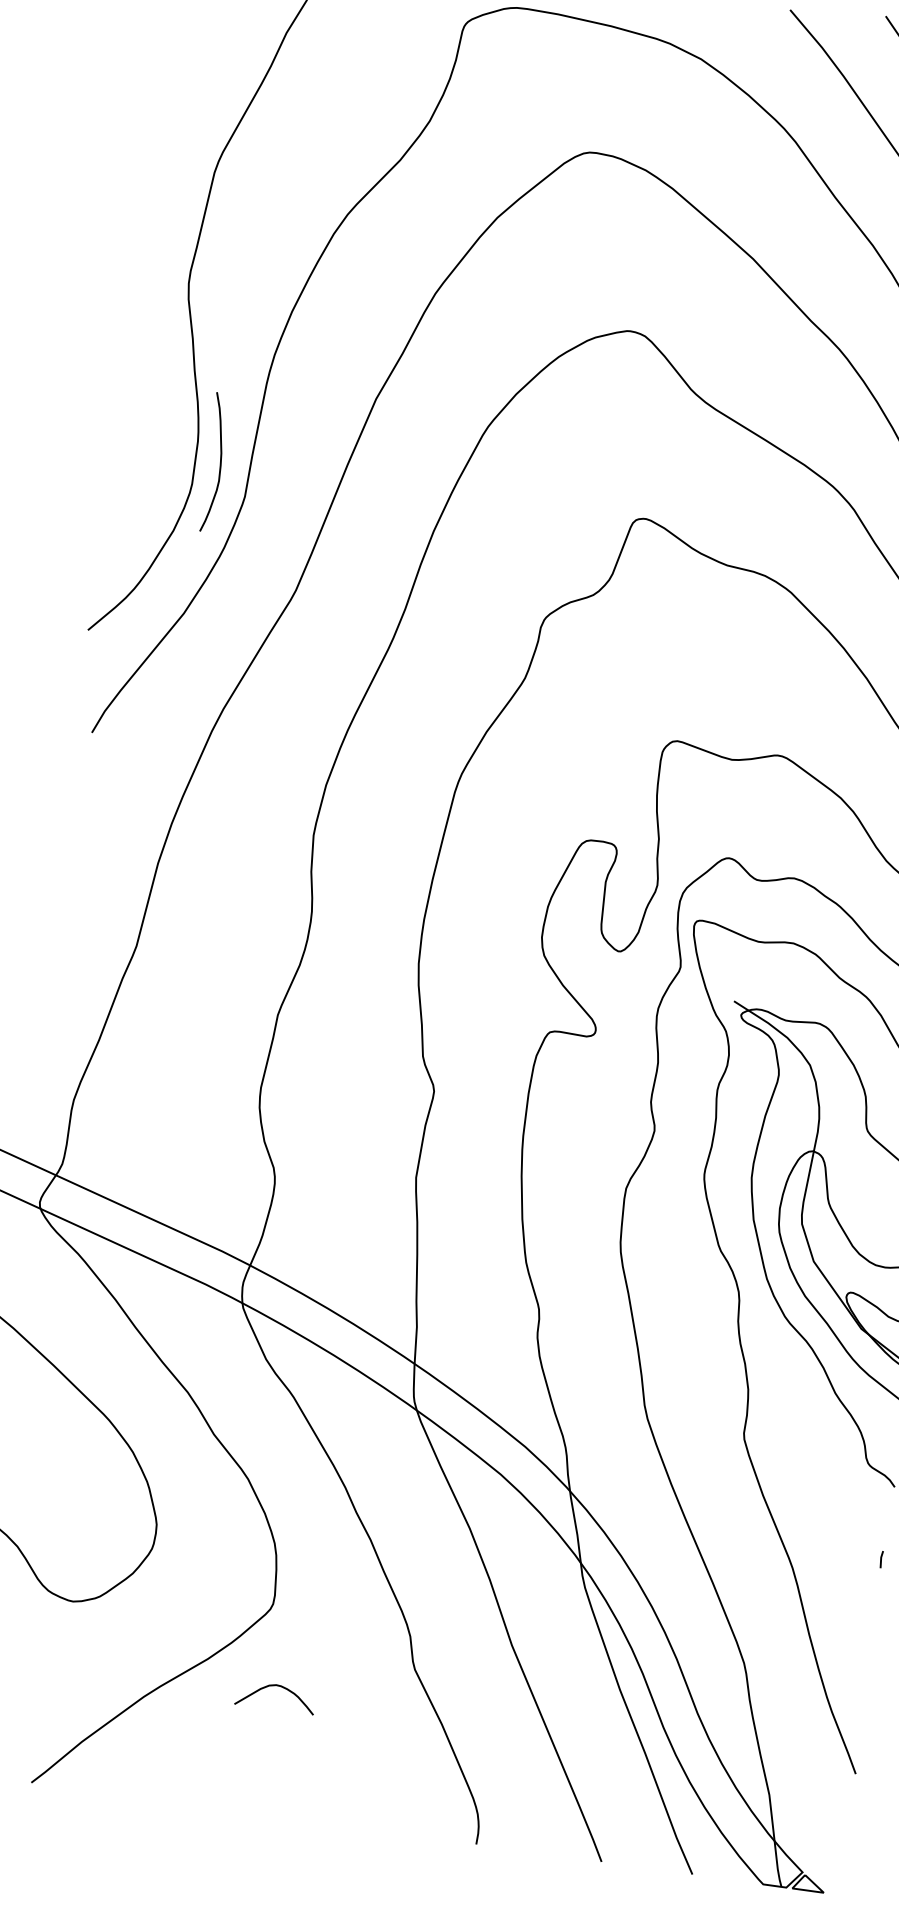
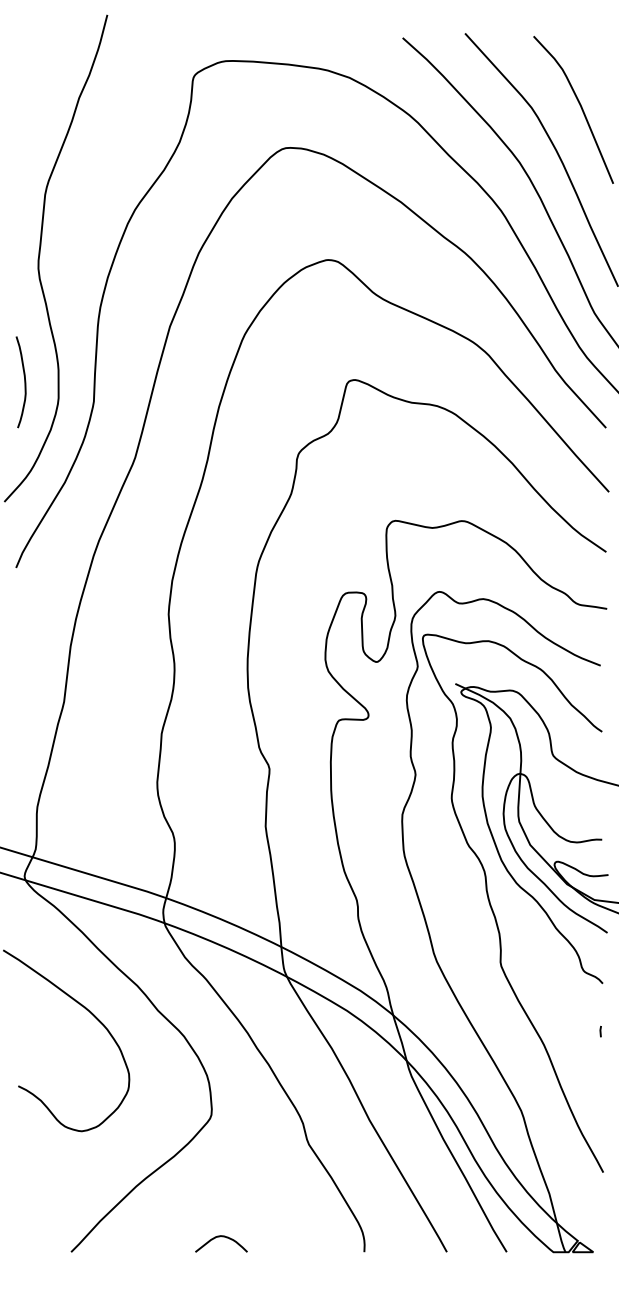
curve: (219, 463) -> (24, 382), moved
curve: (275, 1687) -> (220, 1237), moved

